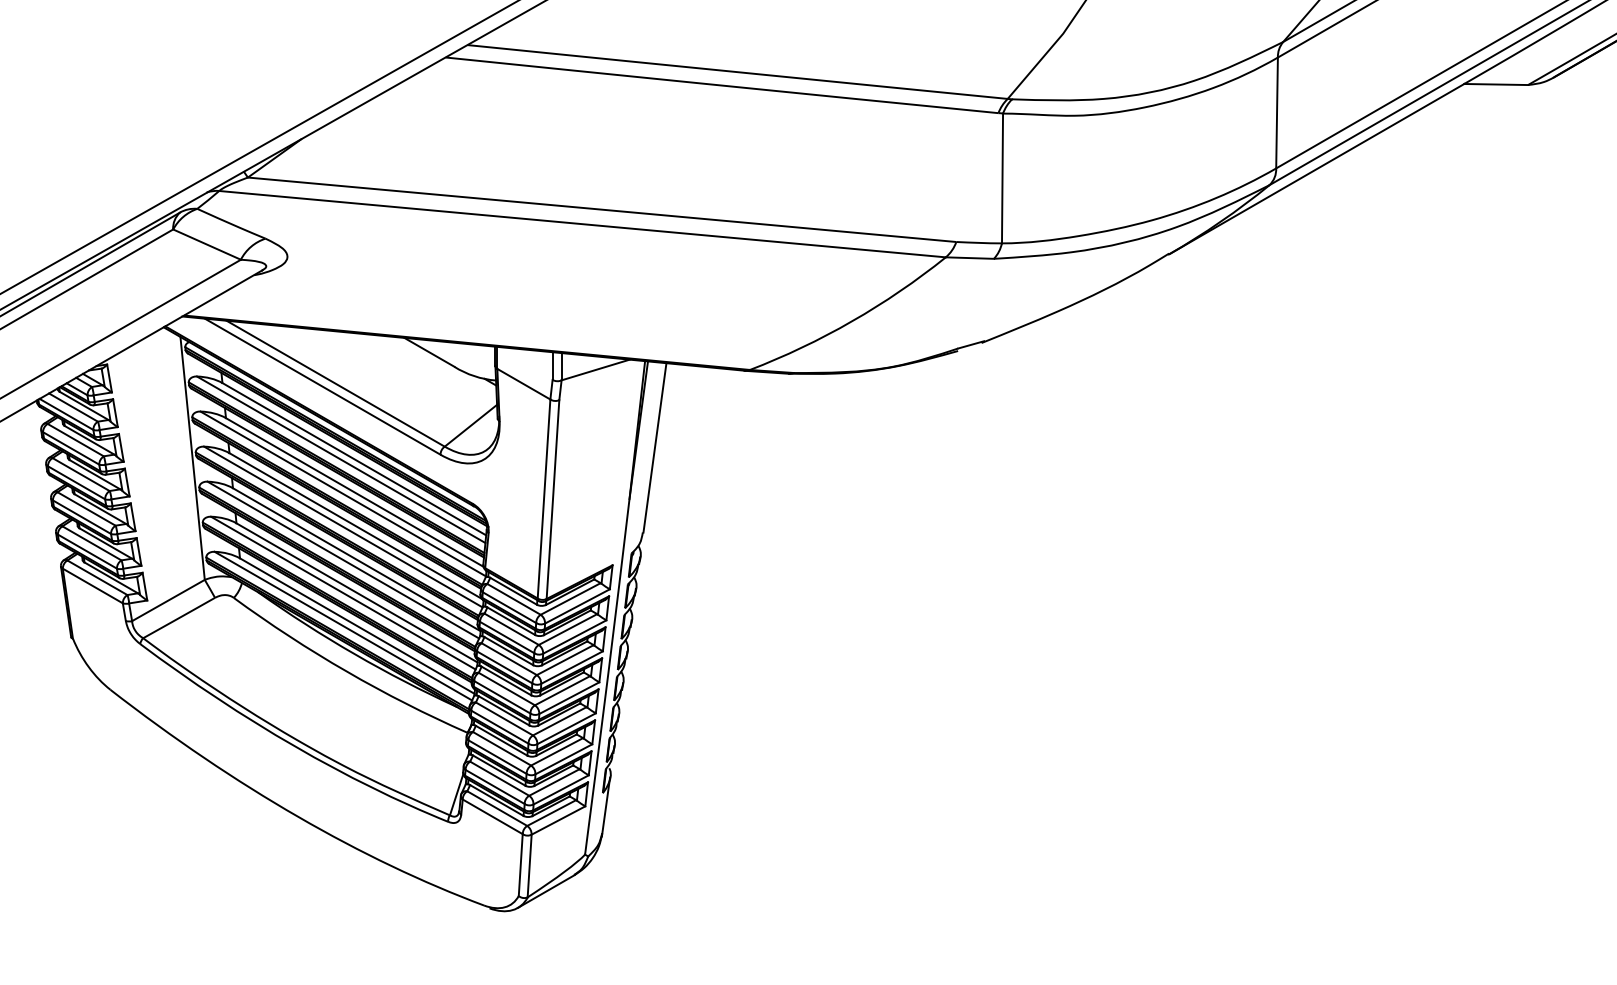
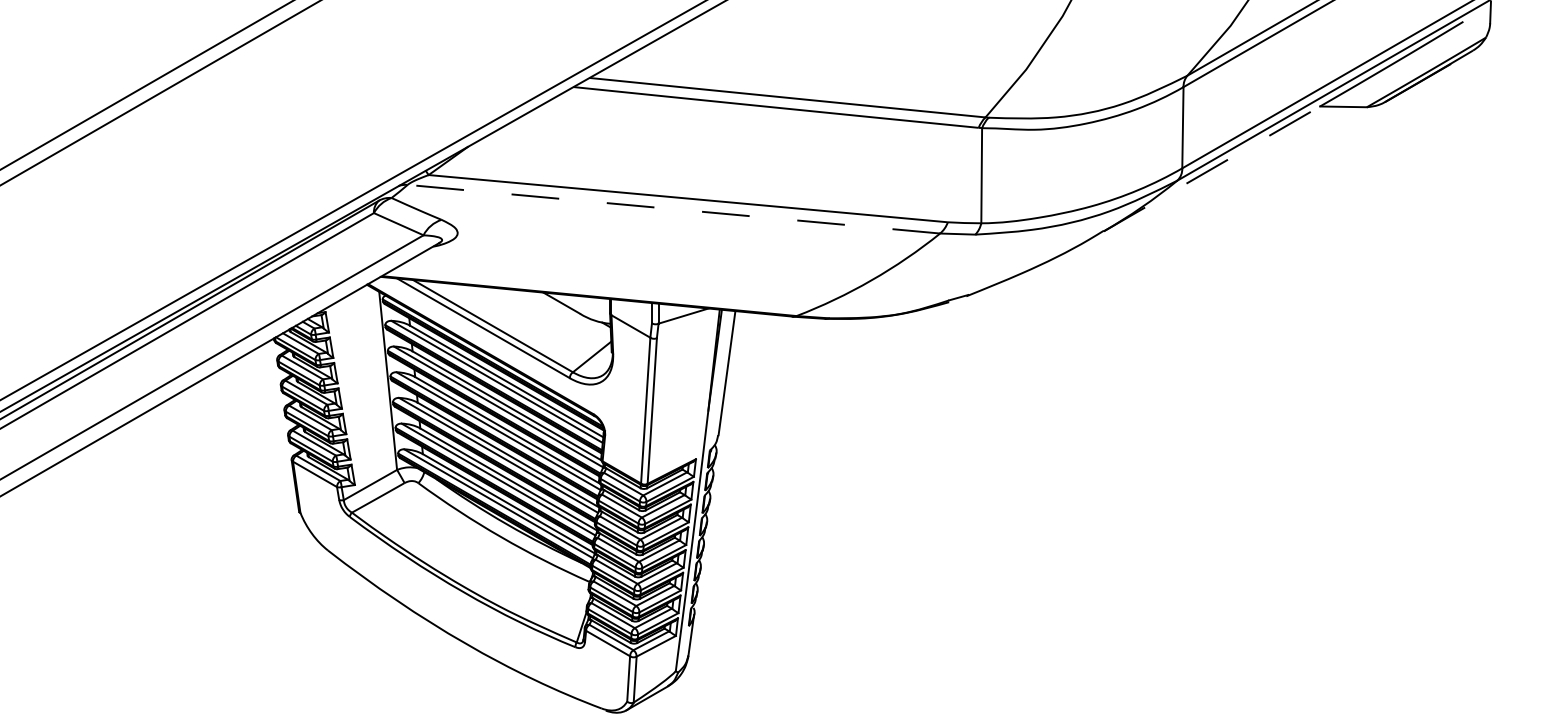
line: (1317, 168) -> (1212, 168), solid -> dashed
line: (581, 224) -> (673, 209), solid -> dashed

